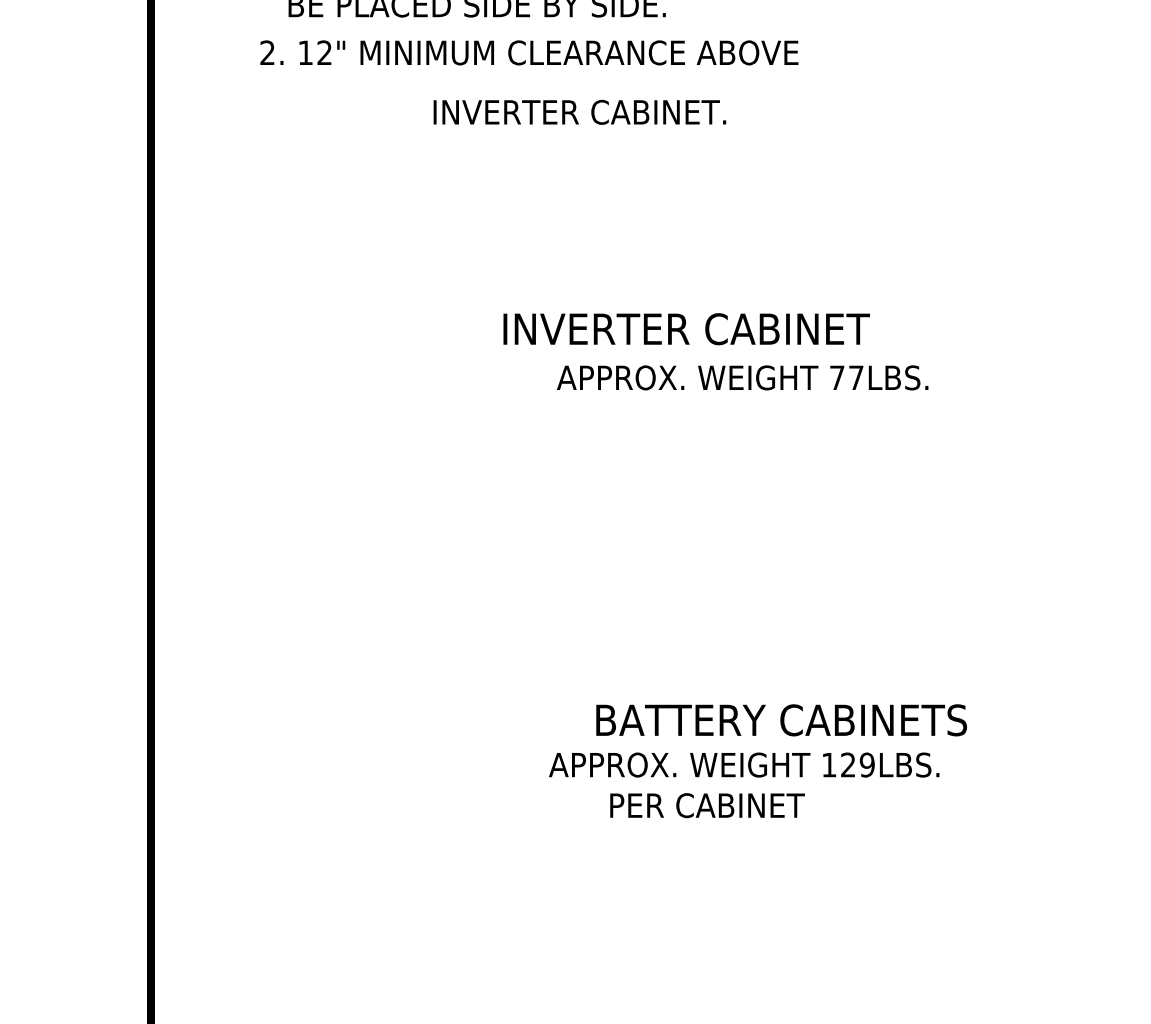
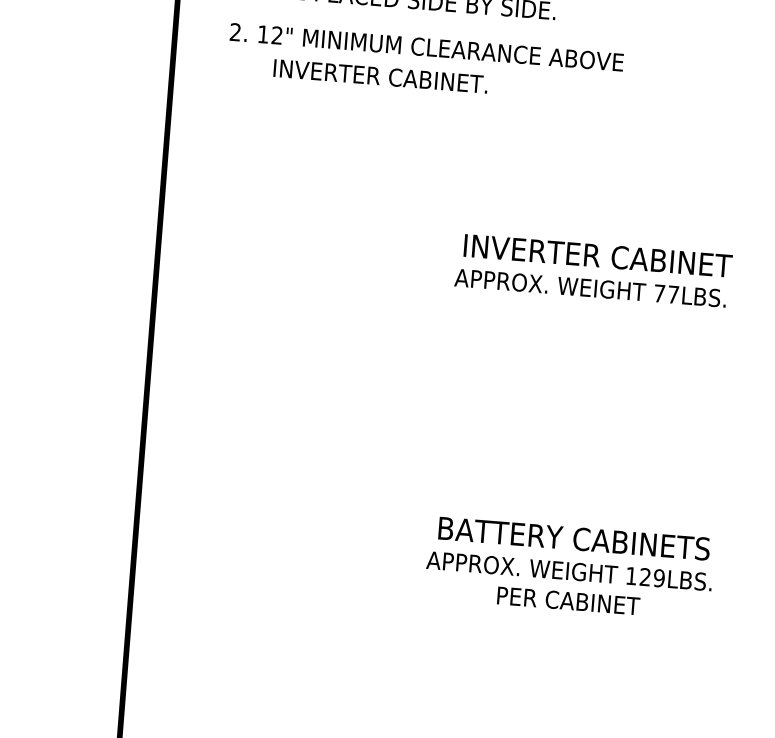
text: (529, 52) -> (426, 47), moved
text: (579, 111) -> (380, 75), moved
text: (686, 329) -> (598, 256), moved
text: (781, 720) -> (574, 538), moved
text: (707, 805) -> (568, 600), moved

